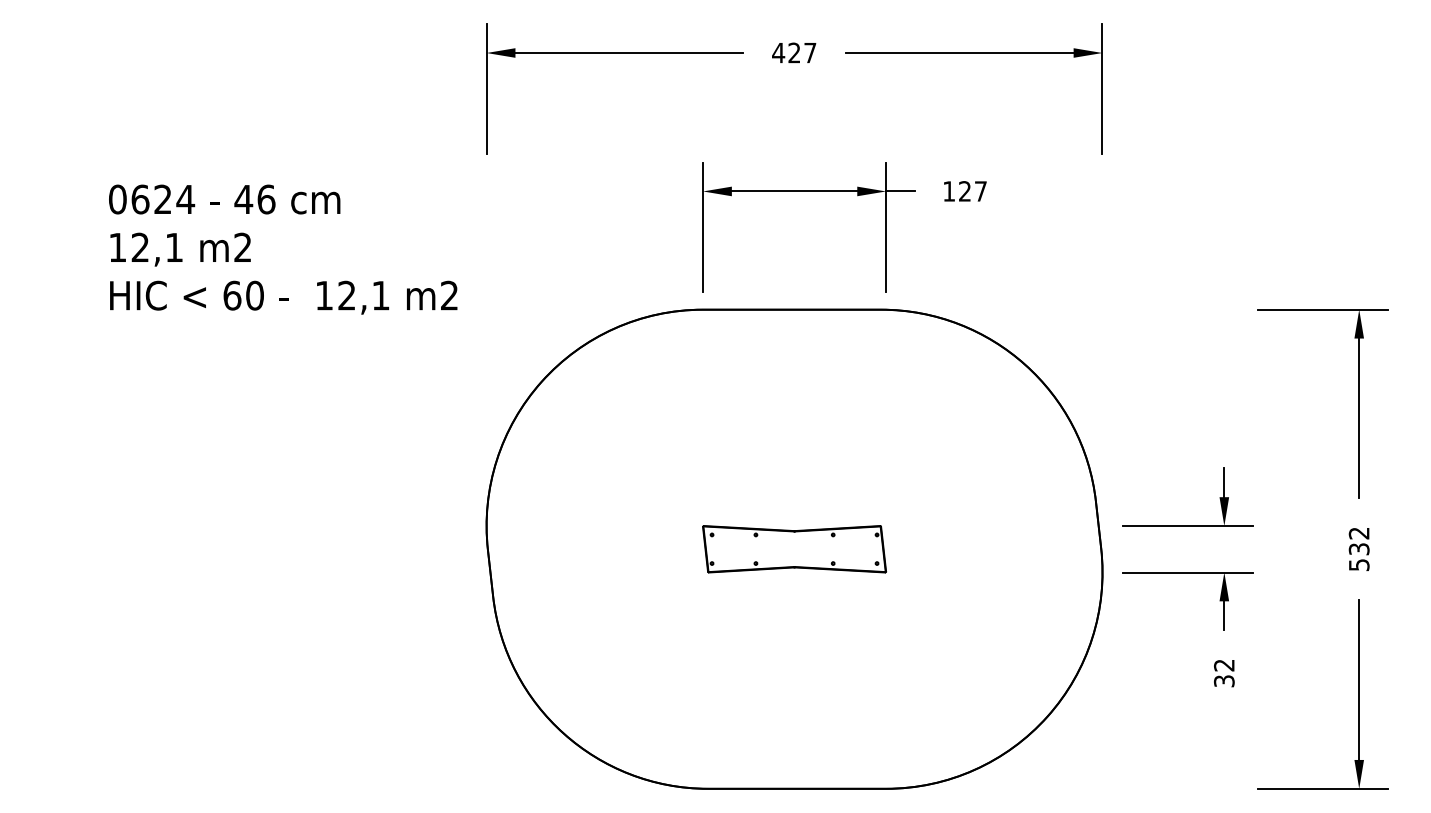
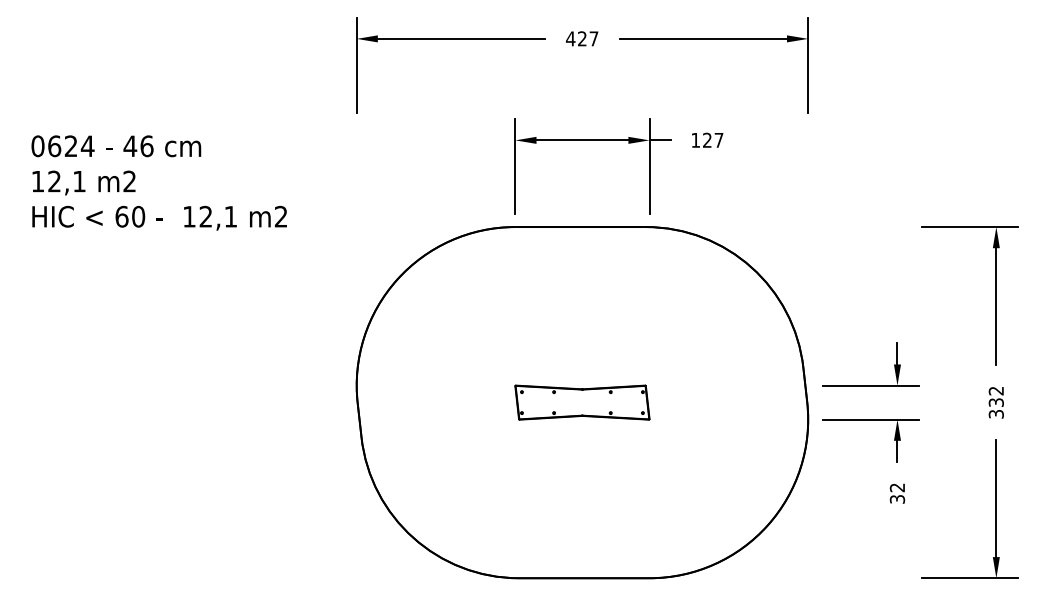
text: (283, 249) -> (159, 182), moved
text: (1358, 564) -> (995, 413), 532 -> 332

